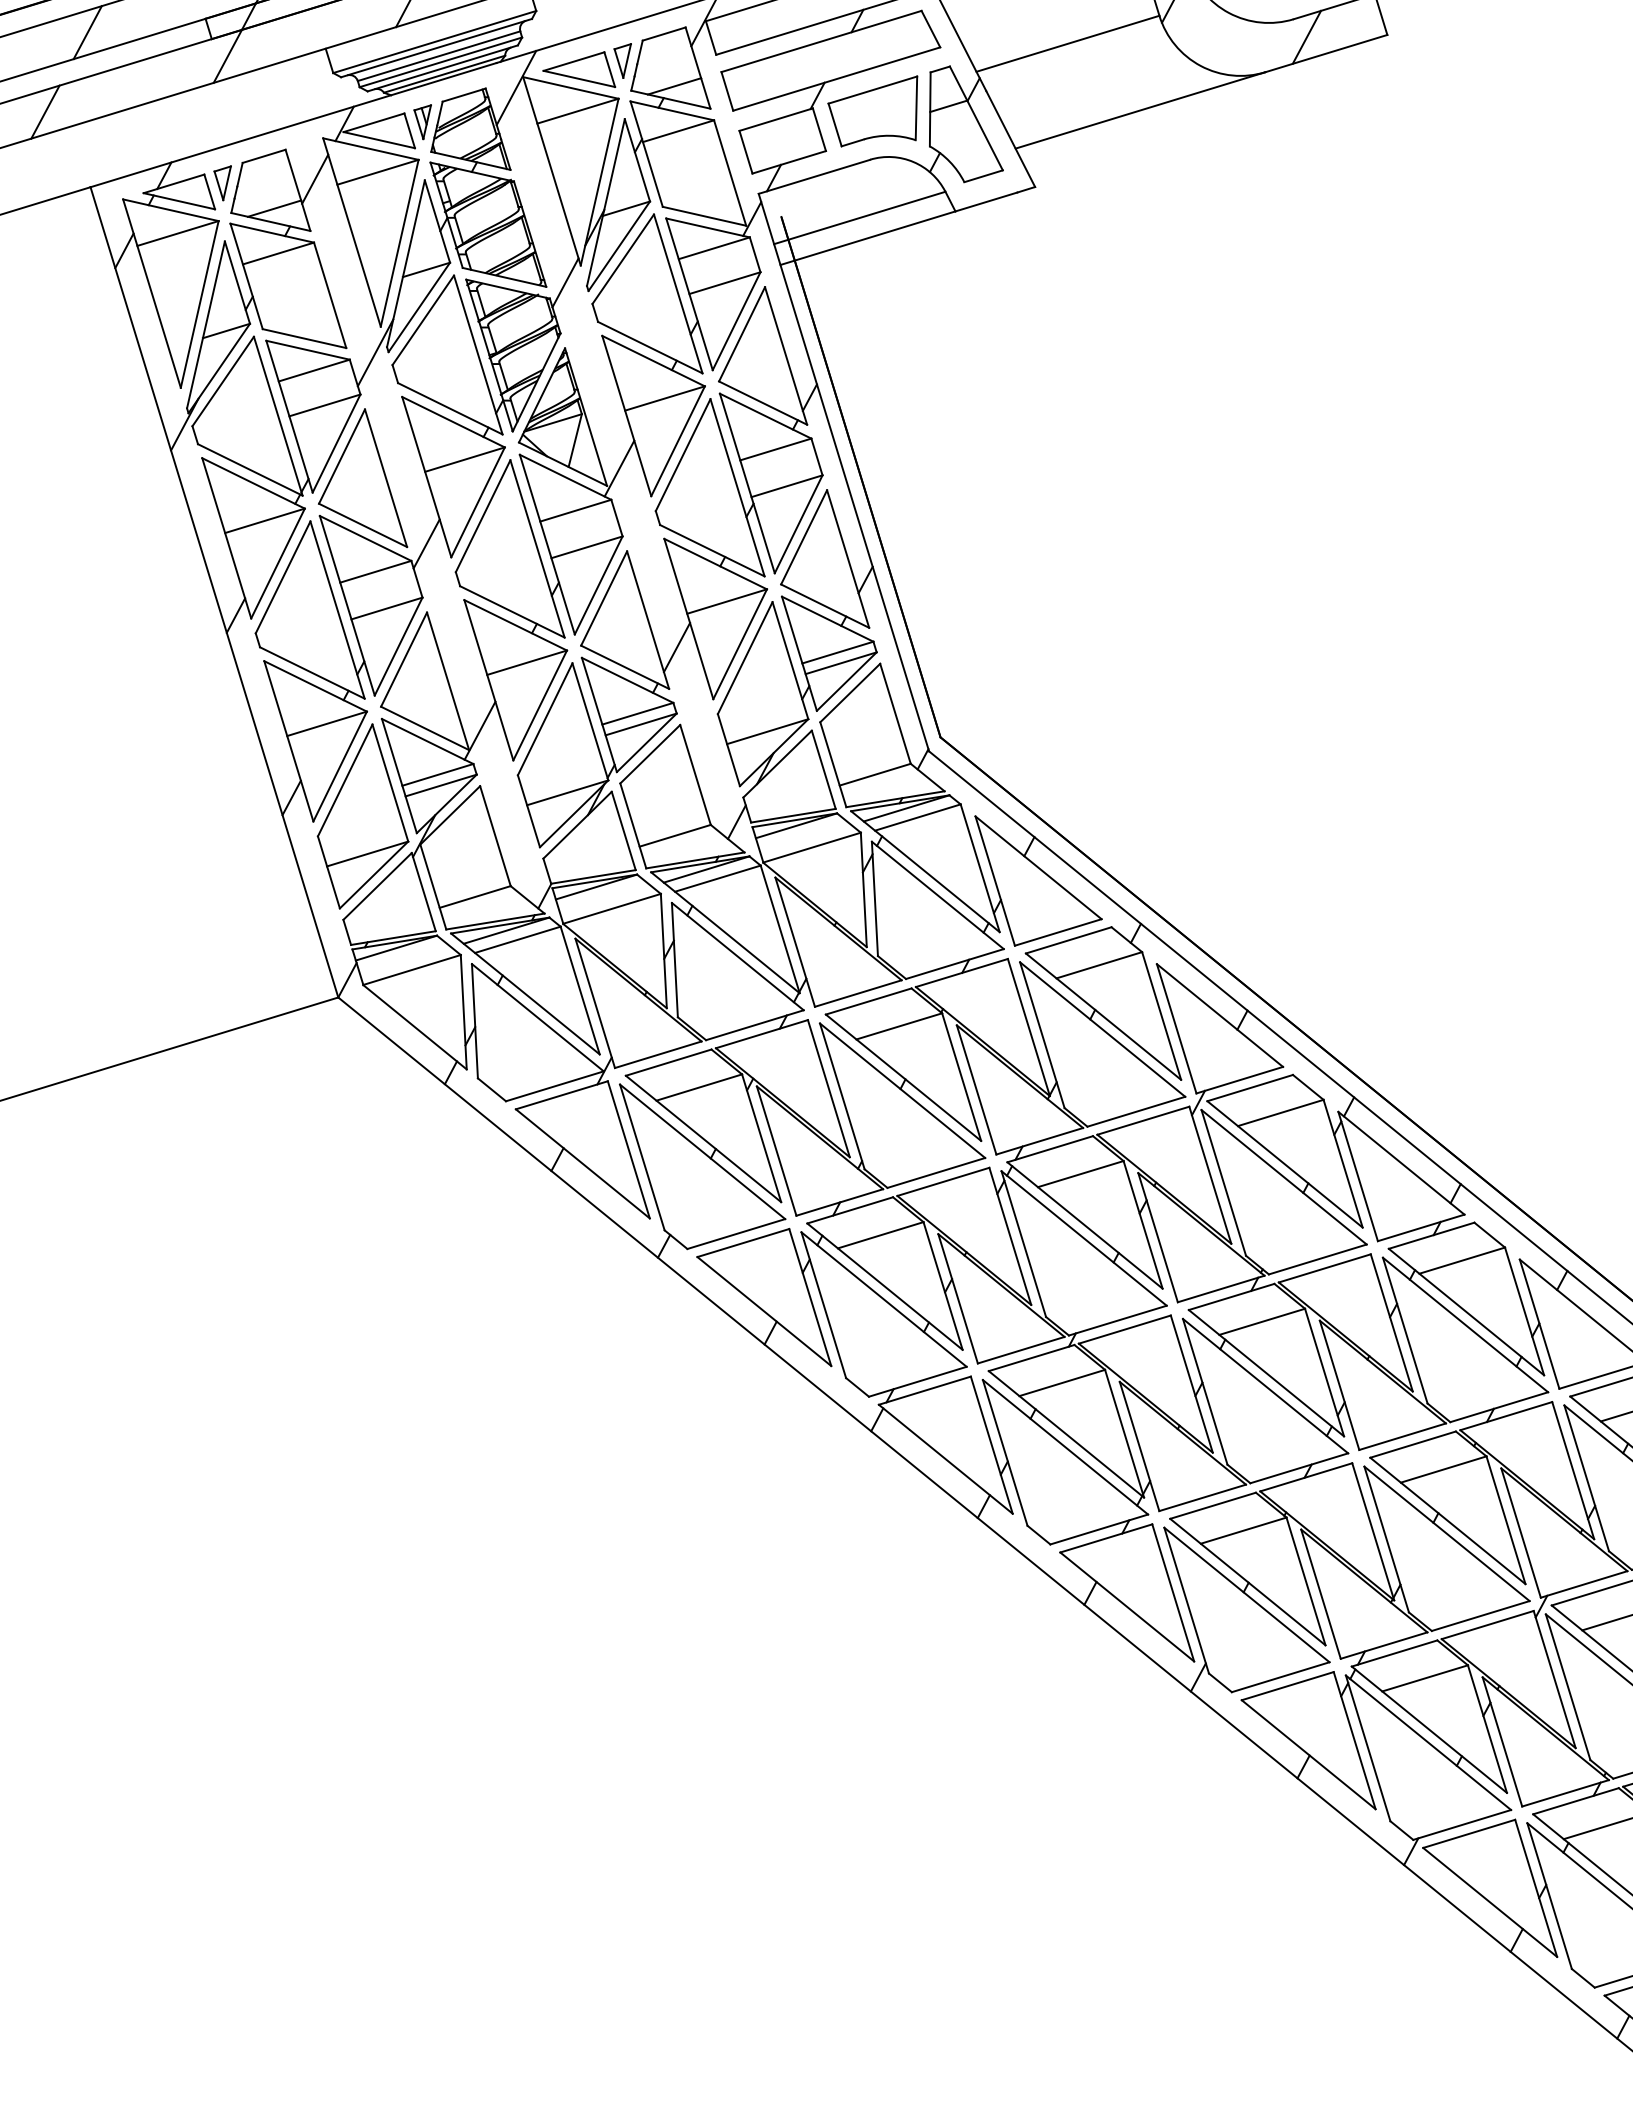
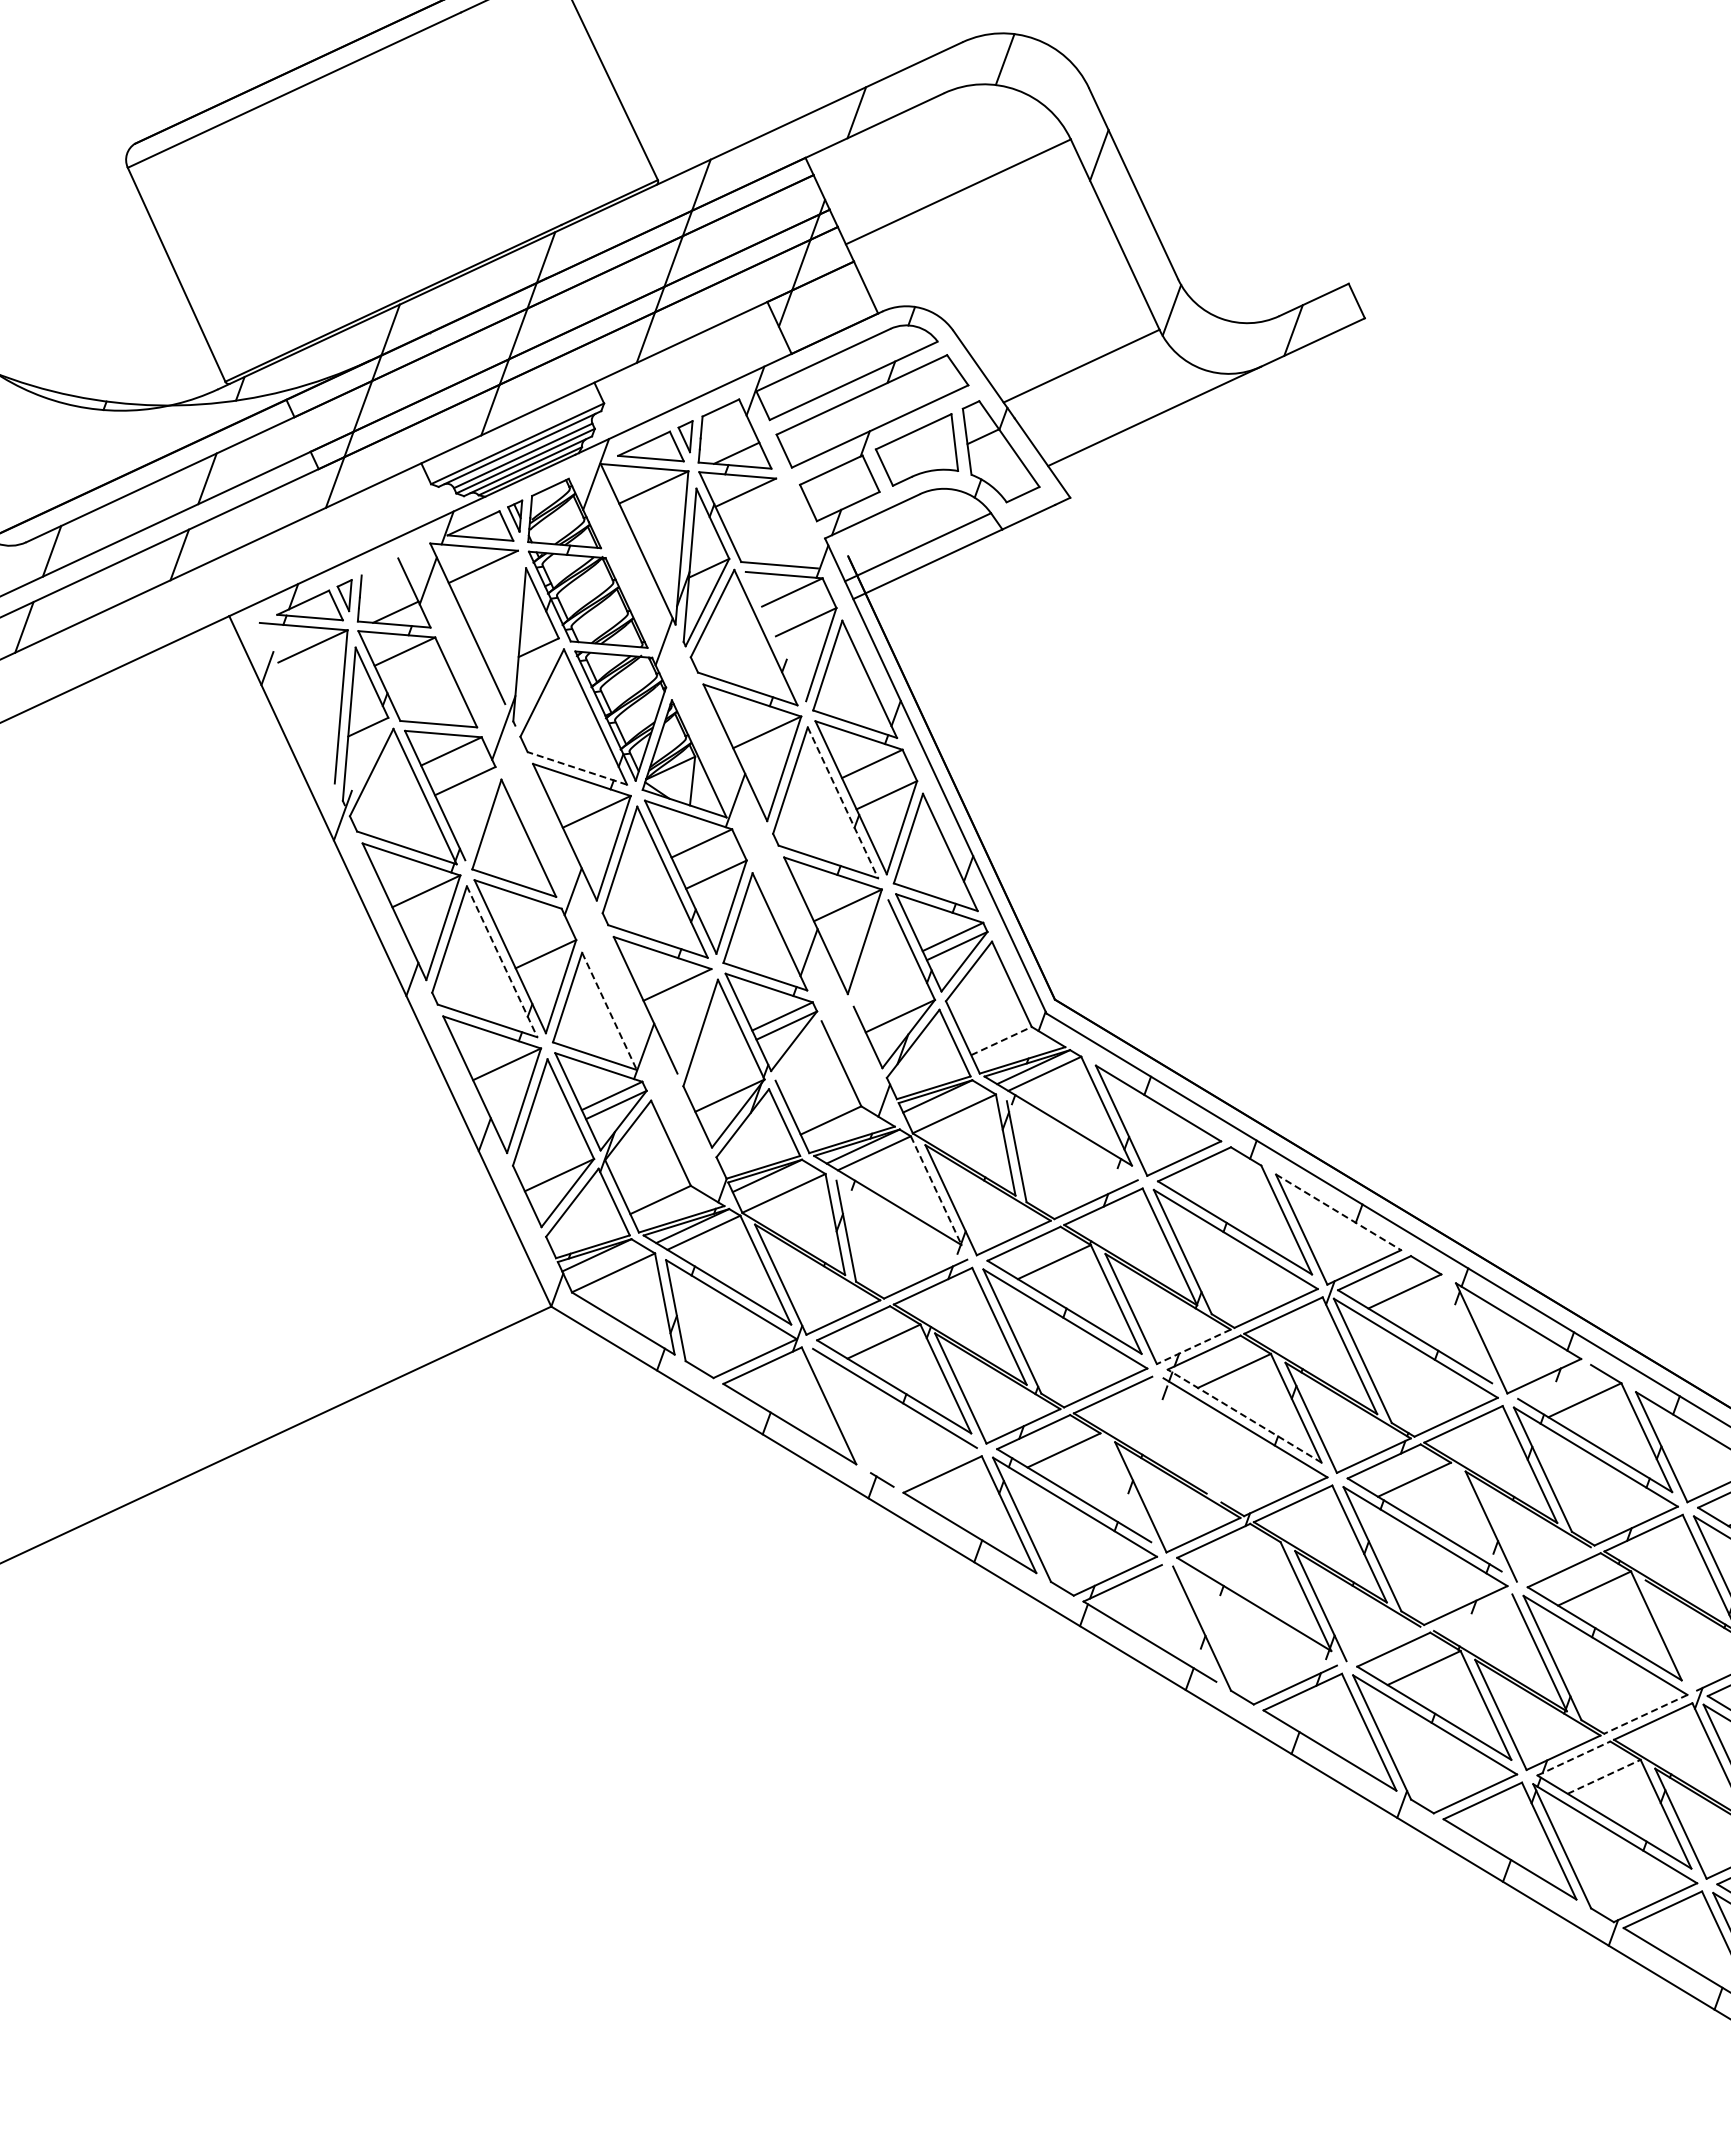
line: (263, 155) -> (379, 566), removed
line: (729, 172) -> (796, 523), removed
line: (399, 243) -> (511, 627), removed
line: (151, 292) -> (296, 702), removed
line: (688, 294) -> (775, 636), removed
line: (418, 306) -> (536, 681), removed
line: (219, 368) -> (366, 761), removed
line: (449, 408) -> (576, 768), solid -> dashed
line: (336, 443) -> (480, 813), removed
line: (738, 488) -> (843, 803), solid -> dashed
line: (375, 571) -> (531, 922), removed
line: (337, 610) -> (502, 962), solid -> dashed
line: (744, 658) -> (870, 953), removed
line: (448, 681) -> (609, 1011), solid -> dashed
line: (540, 705) -> (694, 1021), removed
line: (650, 753) -> (798, 1050), removed
line: (875, 774) -> (1001, 1040), solid -> dashed
line: (936, 895) -> (1071, 1140), removed
line: (780, 929) -> (936, 1190), solid -> dashed
line: (737, 955) -> (901, 1219), removed
line: (1098, 965) -> (1224, 1182), removed
line: (1220, 1015) -> (1339, 1212), solid -> dashed
line: (1039, 1140) -> (1193, 1346), solid -> dashed
line: (641, 1156) -> (841, 1410), removed
line: (1342, 1163) -> (1466, 1328), removed
line: (1084, 1225) -> (1244, 1416), solid -> dashed
line: (735, 1232) -> (934, 1466), removed
line: (1010, 1235) -> (1179, 1434), removed
line: (1431, 1235) -> (1554, 1381), removed
line: (1023, 1244) -> (1192, 1440), removed
line: (942, 1285) -> (1125, 1487), removed
line: (1323, 1371) -> (1475, 1516), removed
line: (1061, 1383) -> (1243, 1559), removed
line: (1402, 1436) -> (1553, 1564), removed
line: (991, 1445) -> (1188, 1623), removed
line: (1066, 1446) -> (1255, 1615), removed
line: (1306, 1477) -> (1473, 1612), removed
line: (1202, 1497) -> (1383, 1643), removed
line: (1521, 1533) -> (1671, 1635), removed
line: (1480, 1616) -> (1645, 1714), solid -> dashed
line: (1395, 1653) -> (1574, 1758), solid -> dashed
line: (1425, 1678) -> (1604, 1776), solid -> dashed

